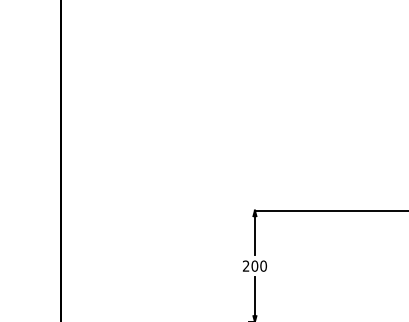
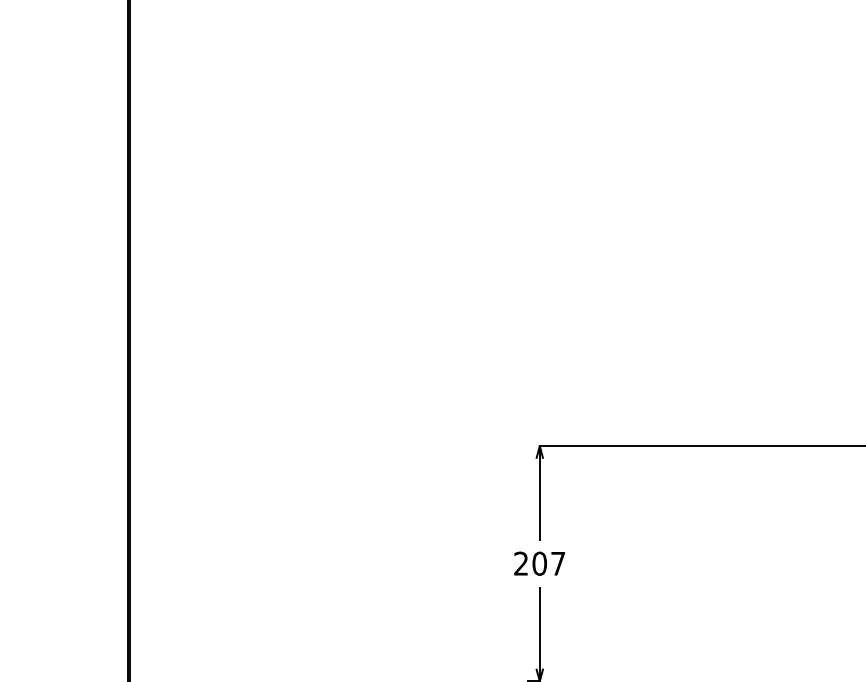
text: (263, 265) -> (557, 562), 200 -> 207

